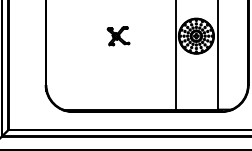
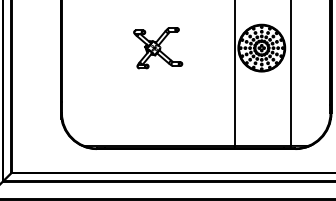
part: (118, 36) -> (158, 48), size x1.67

